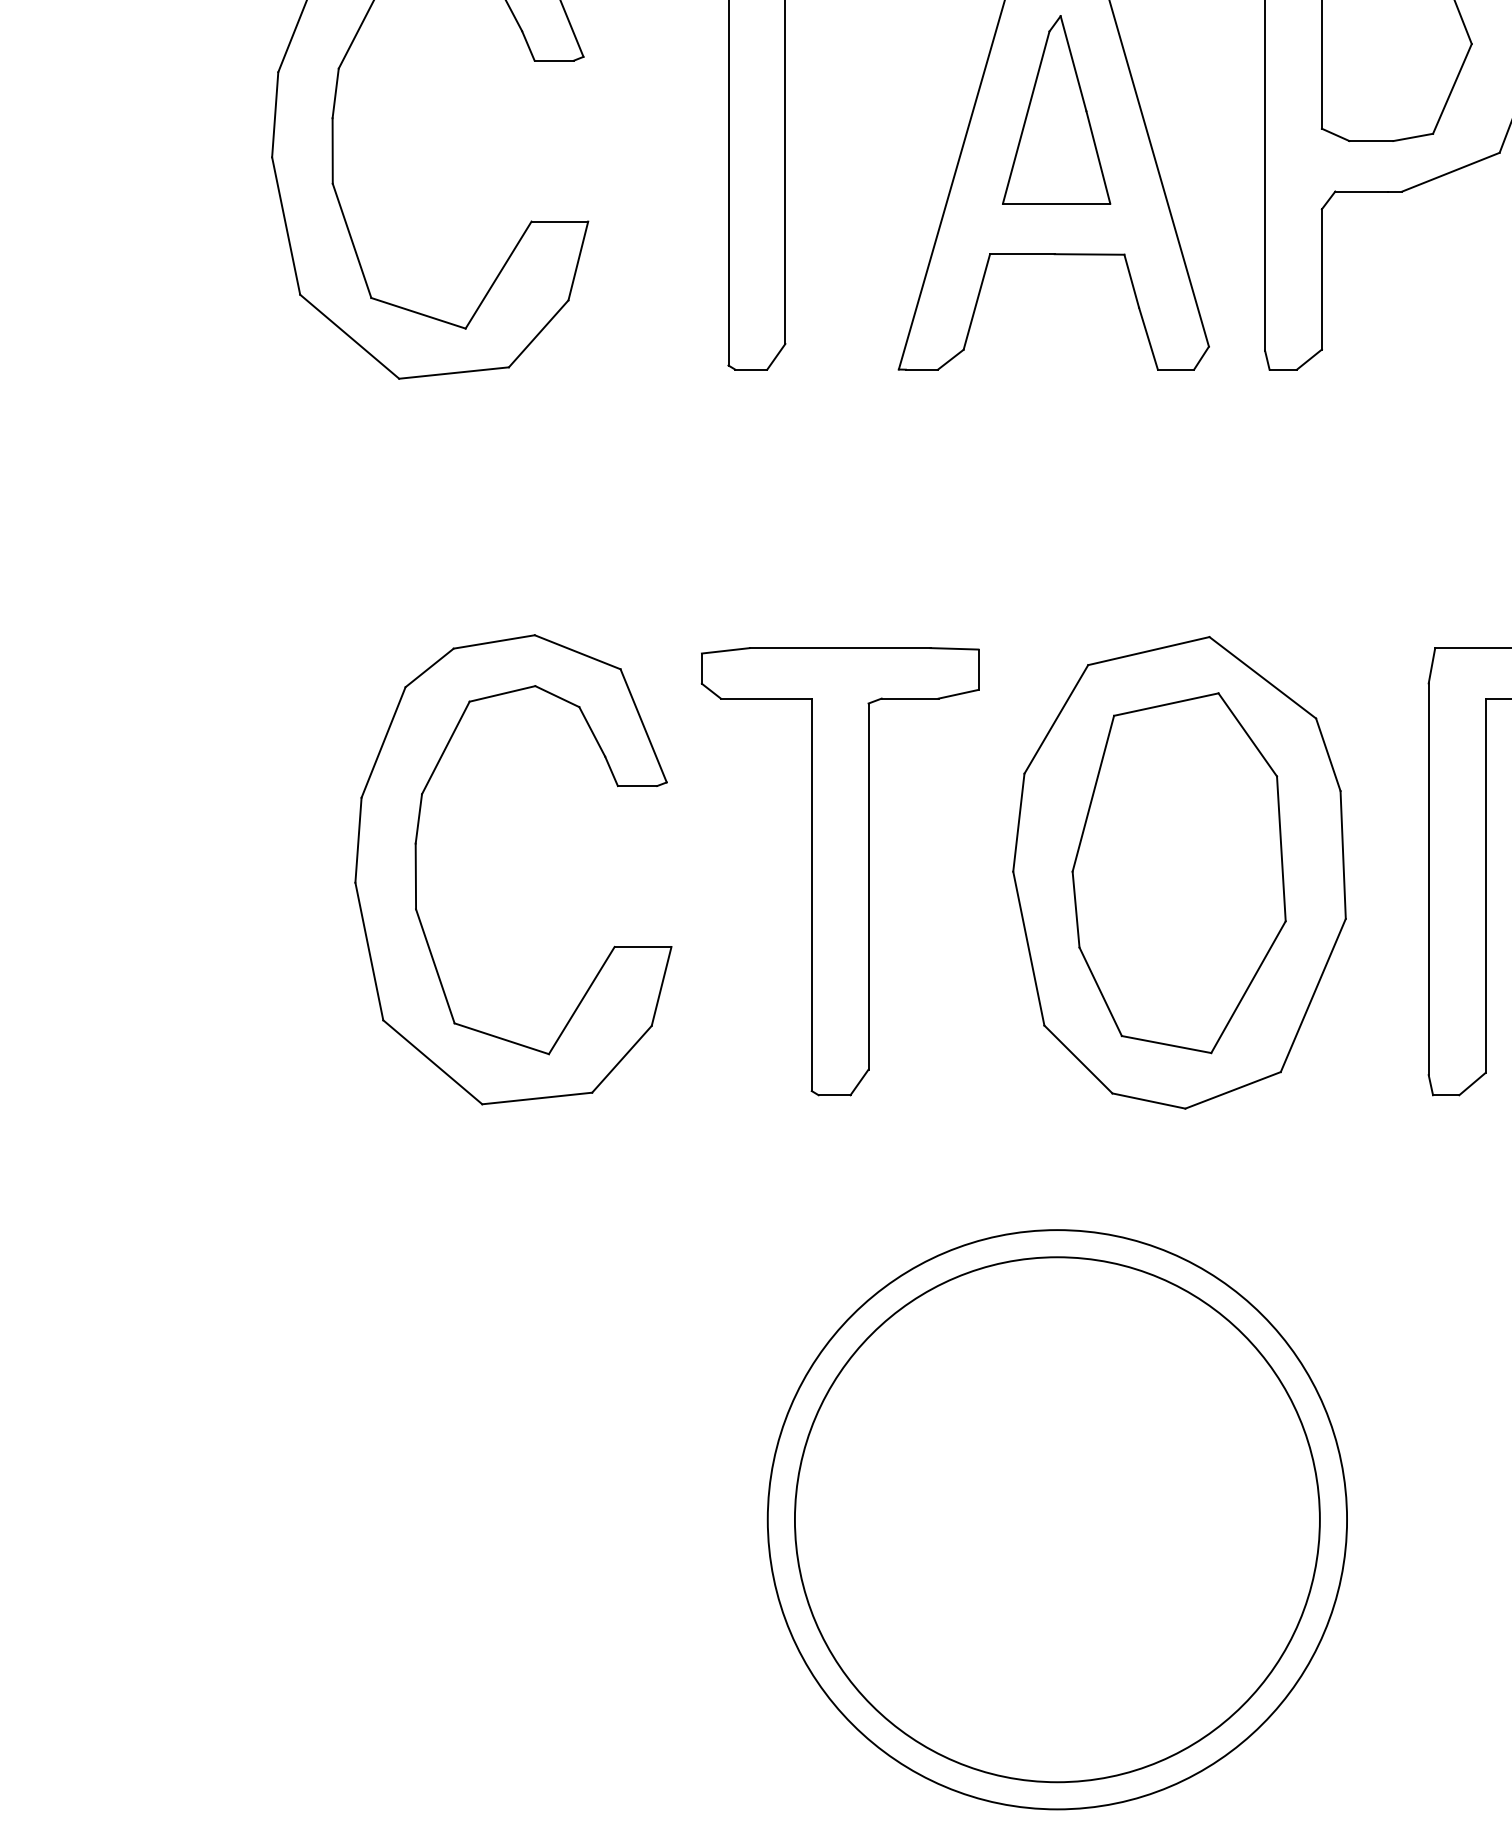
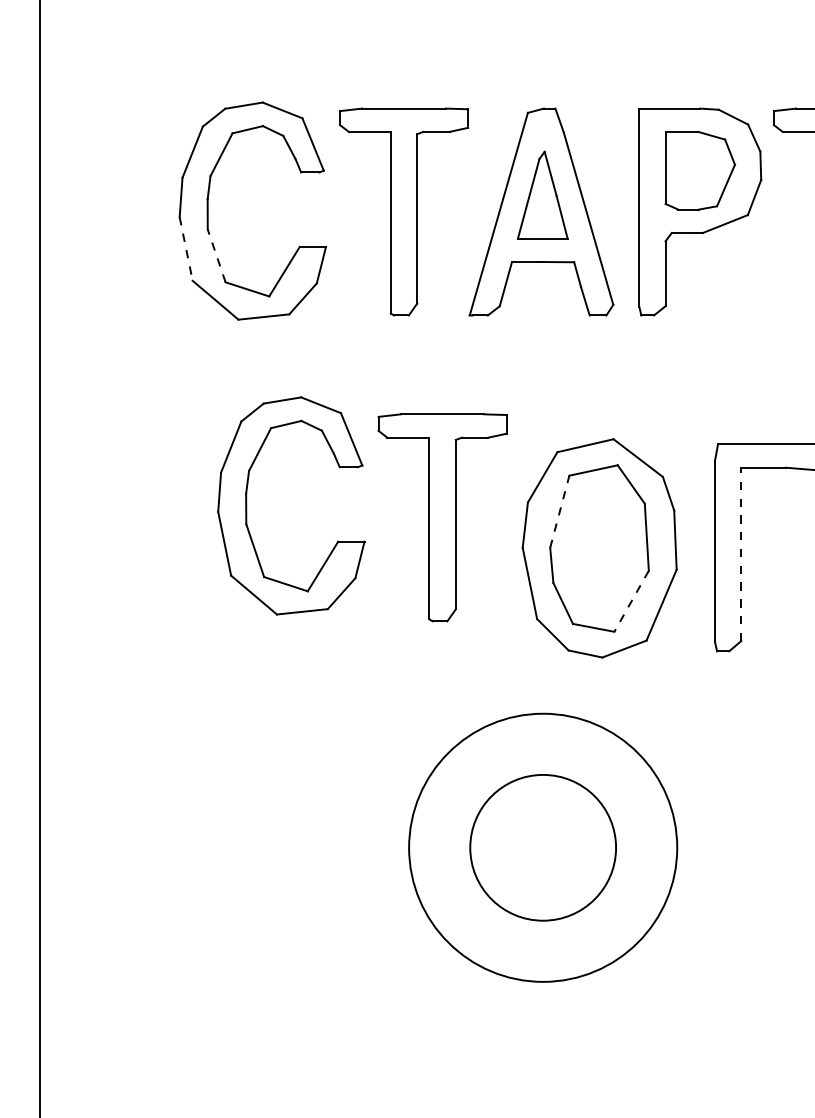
line: (286, 227) -> (186, 249), solid -> dashed
line: (351, 240) -> (216, 255), solid -> dashed
line: (1092, 793) -> (559, 511), solid -> dashed
part: (418, 868) -> (247, 505), moved
part: (839, 870) -> (442, 517), moved
line: (1485, 886) -> (741, 554), solid -> dashed
line: (1248, 987) -> (631, 601), solid -> dashed
circle: (1055, 1519) -> (542, 847), size x0.6

